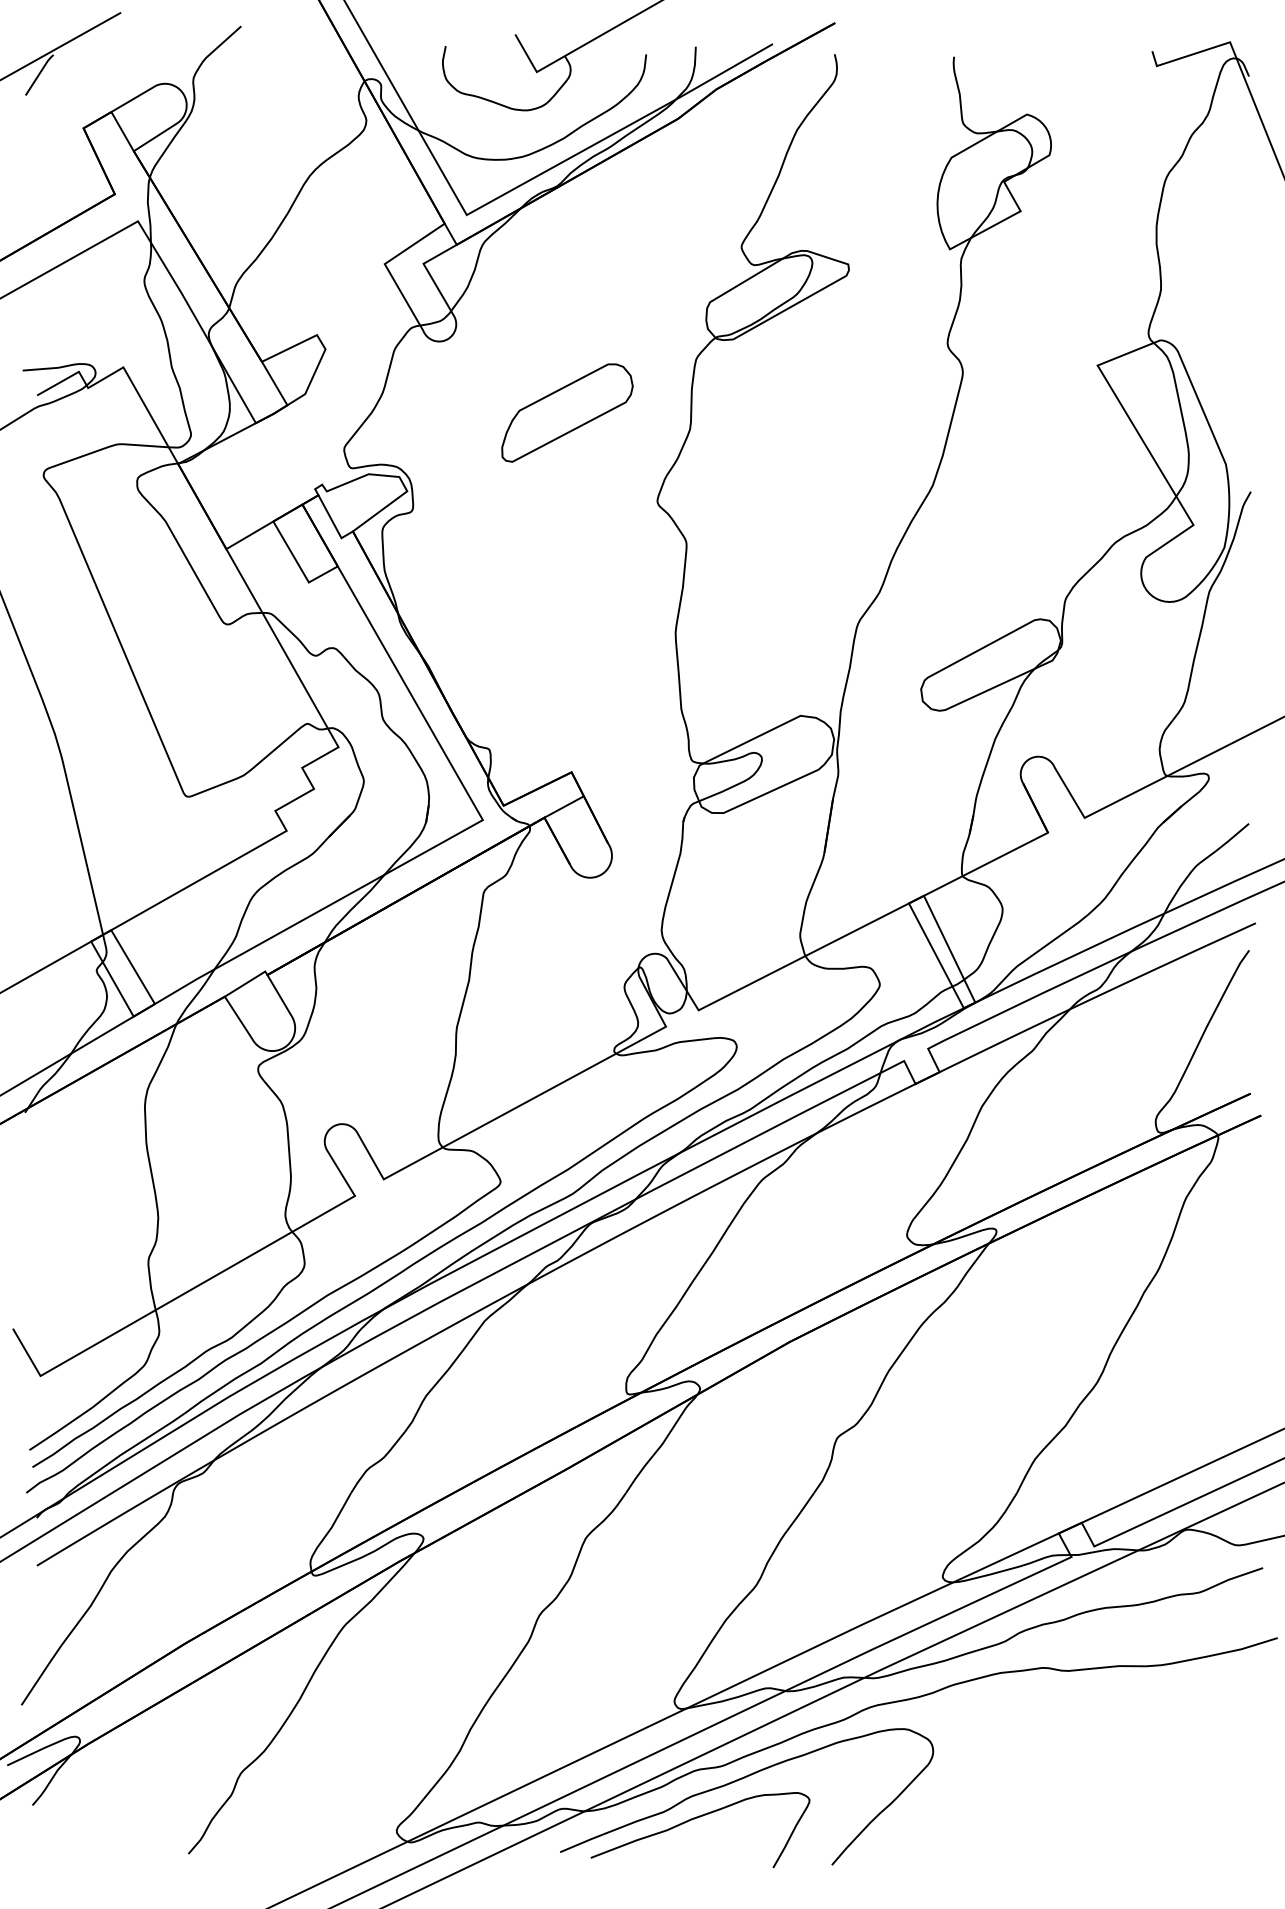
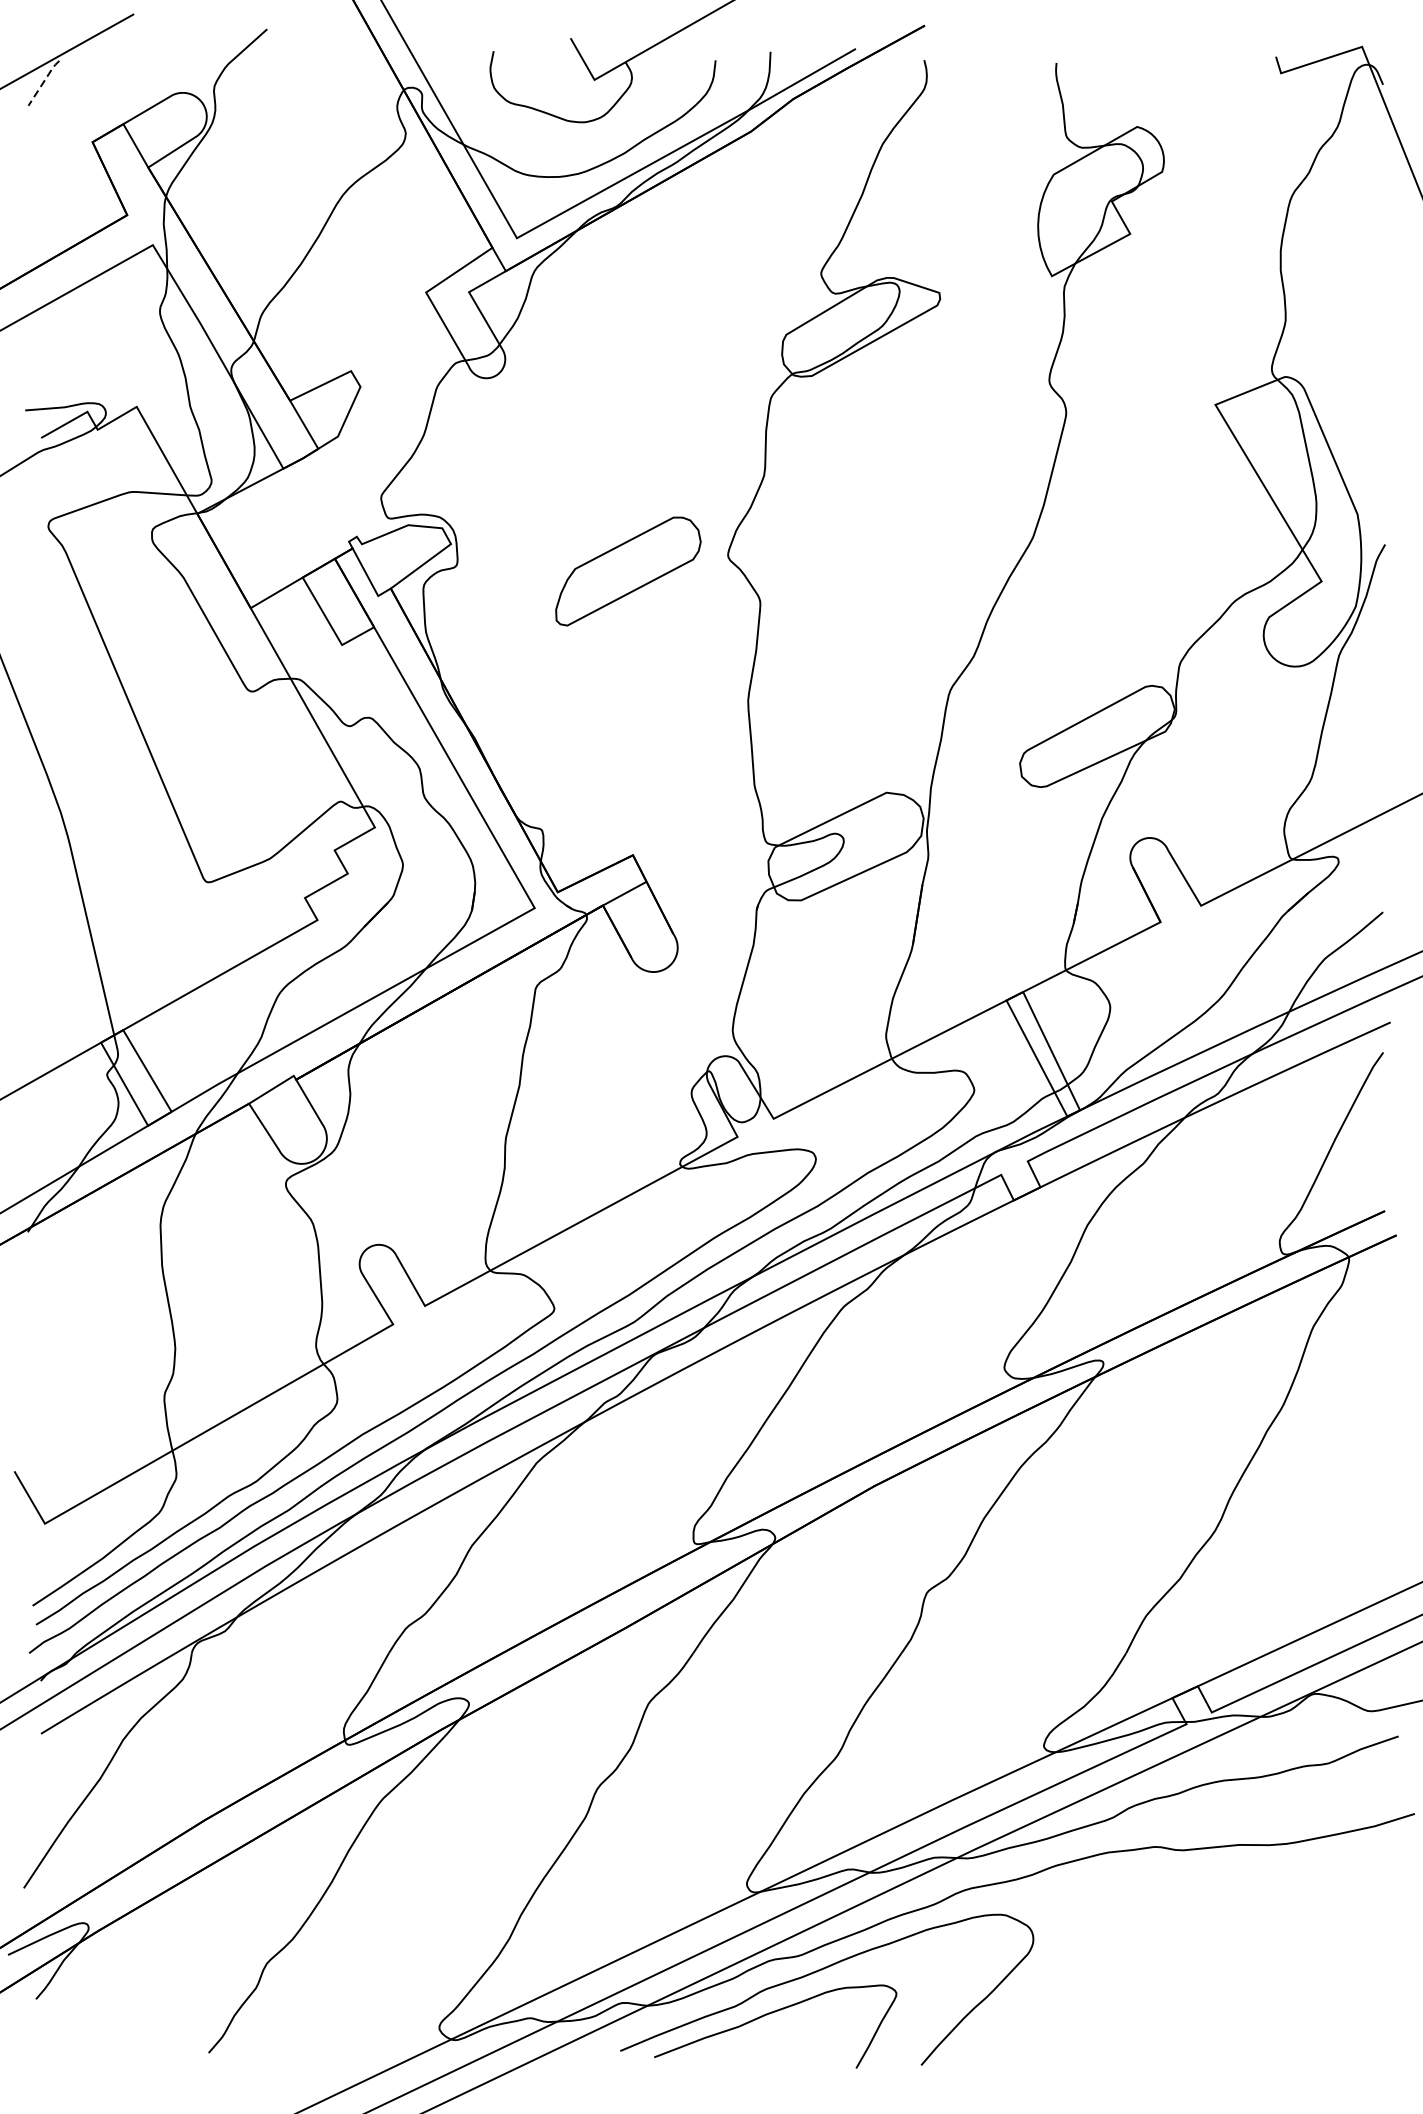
line: (39, 73) -> (43, 81), solid -> dashed
part: (567, 412) -> (628, 570), moved

